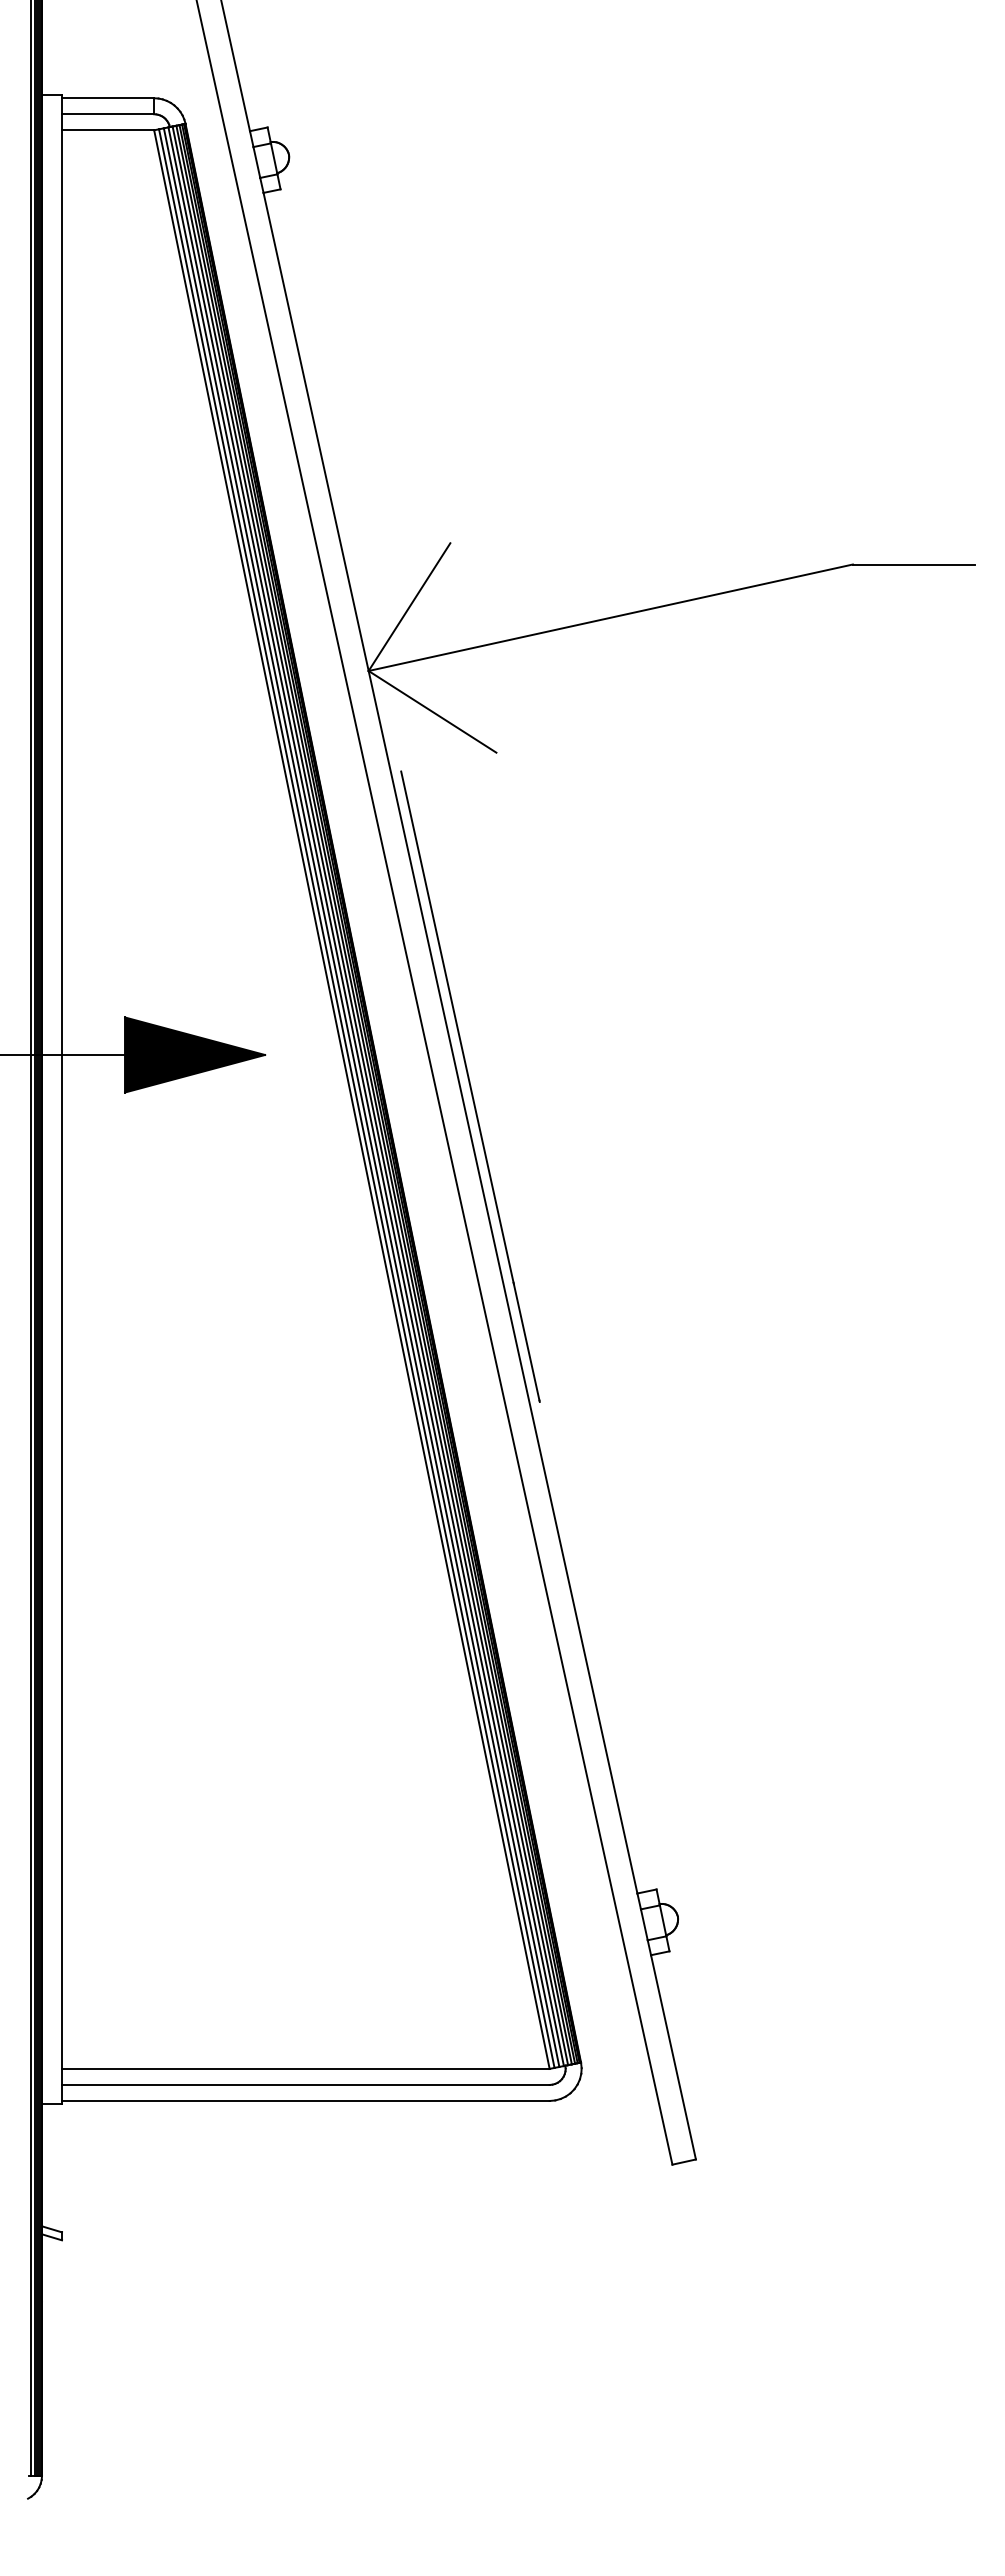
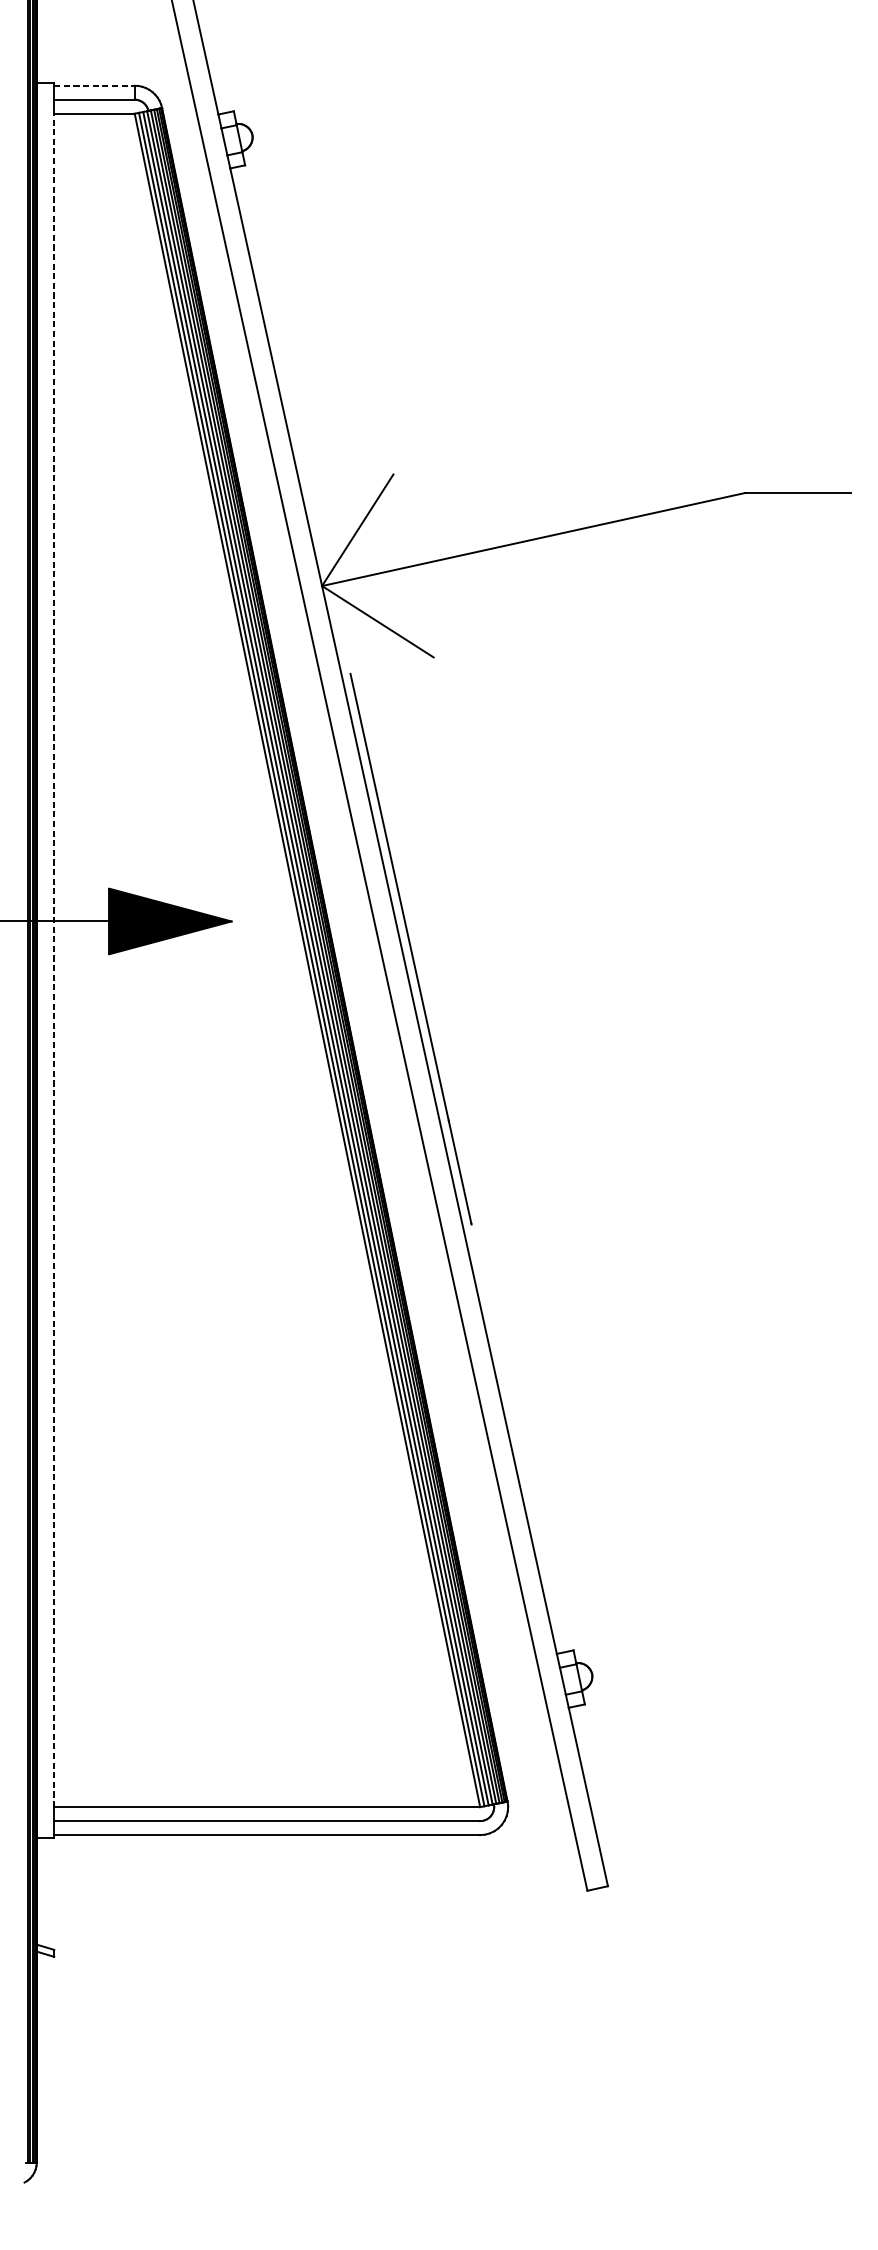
line: (108, 98) -> (94, 85), solid -> dashed
line: (62, 1099) -> (54, 960), solid -> dashed

